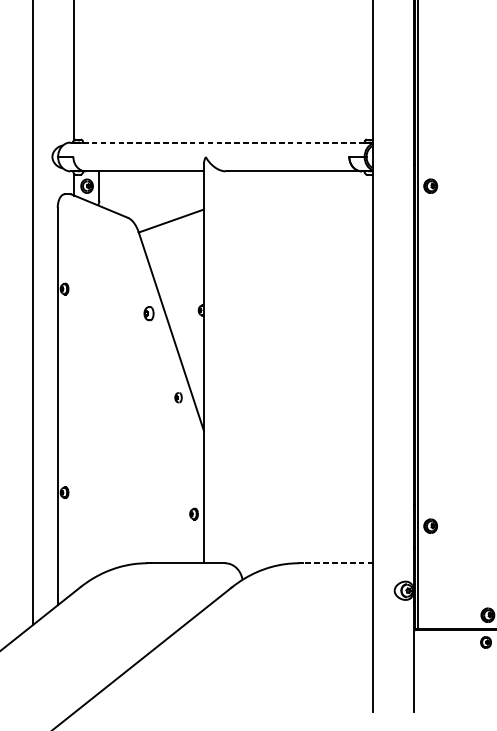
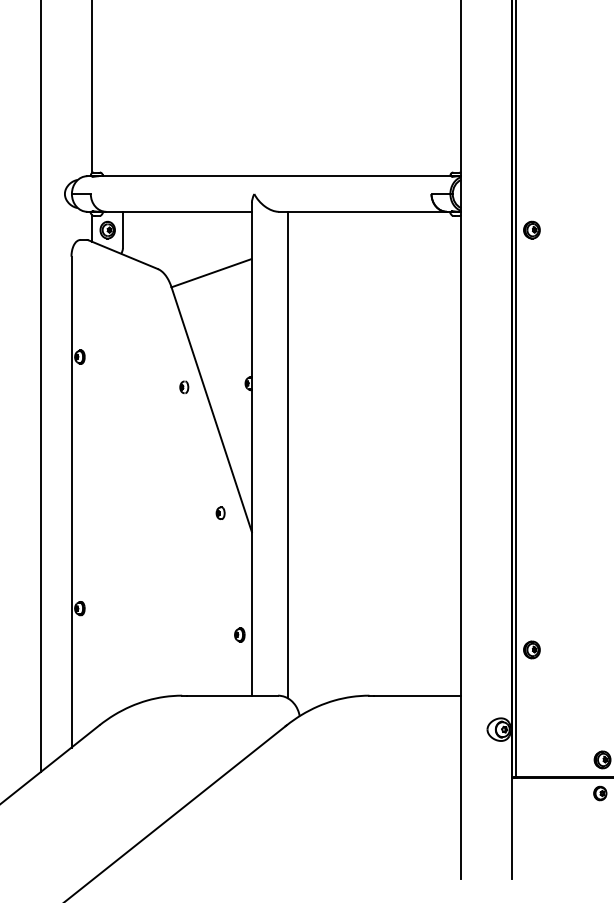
line: (222, 142) -> (274, 176), dashed -> solid
part: (149, 312) -> (184, 386), size x0.71
line: (232, 367) -> (287, 454), added
part: (178, 397) -> (220, 512), moved
line: (337, 563) -> (417, 695), dashed -> solid

